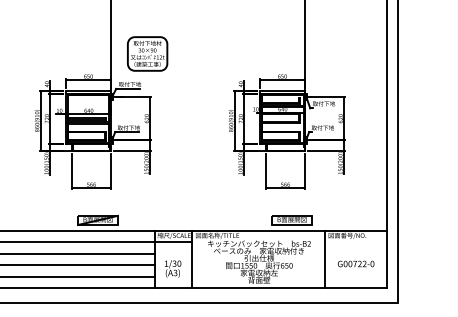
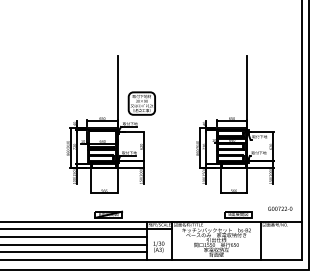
text: (356, 263) -> (280, 208), moved

